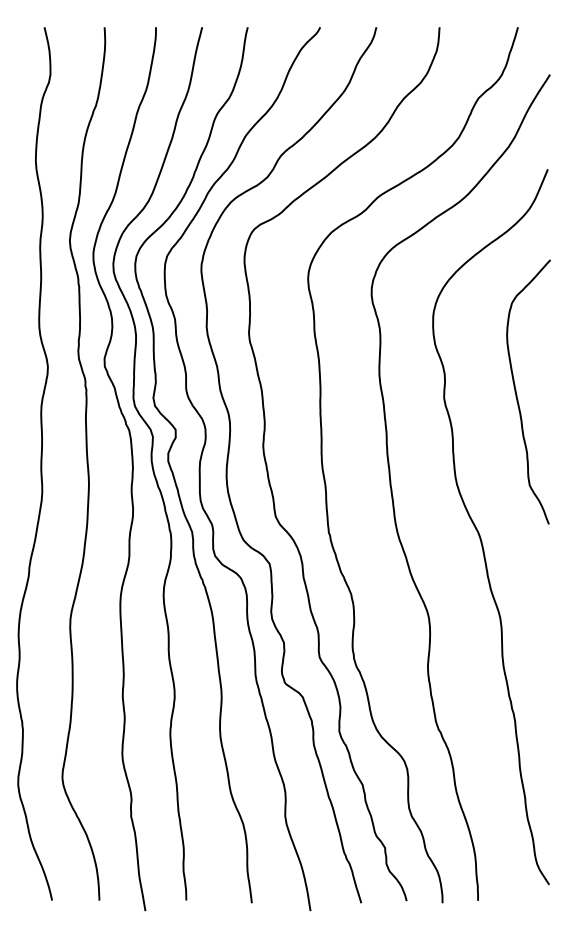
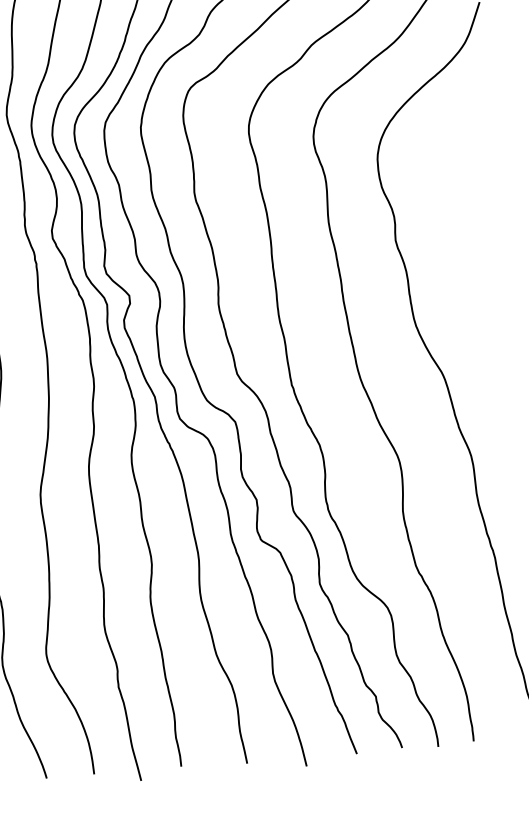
curve: (517, 394) -> (468, 230), removed

